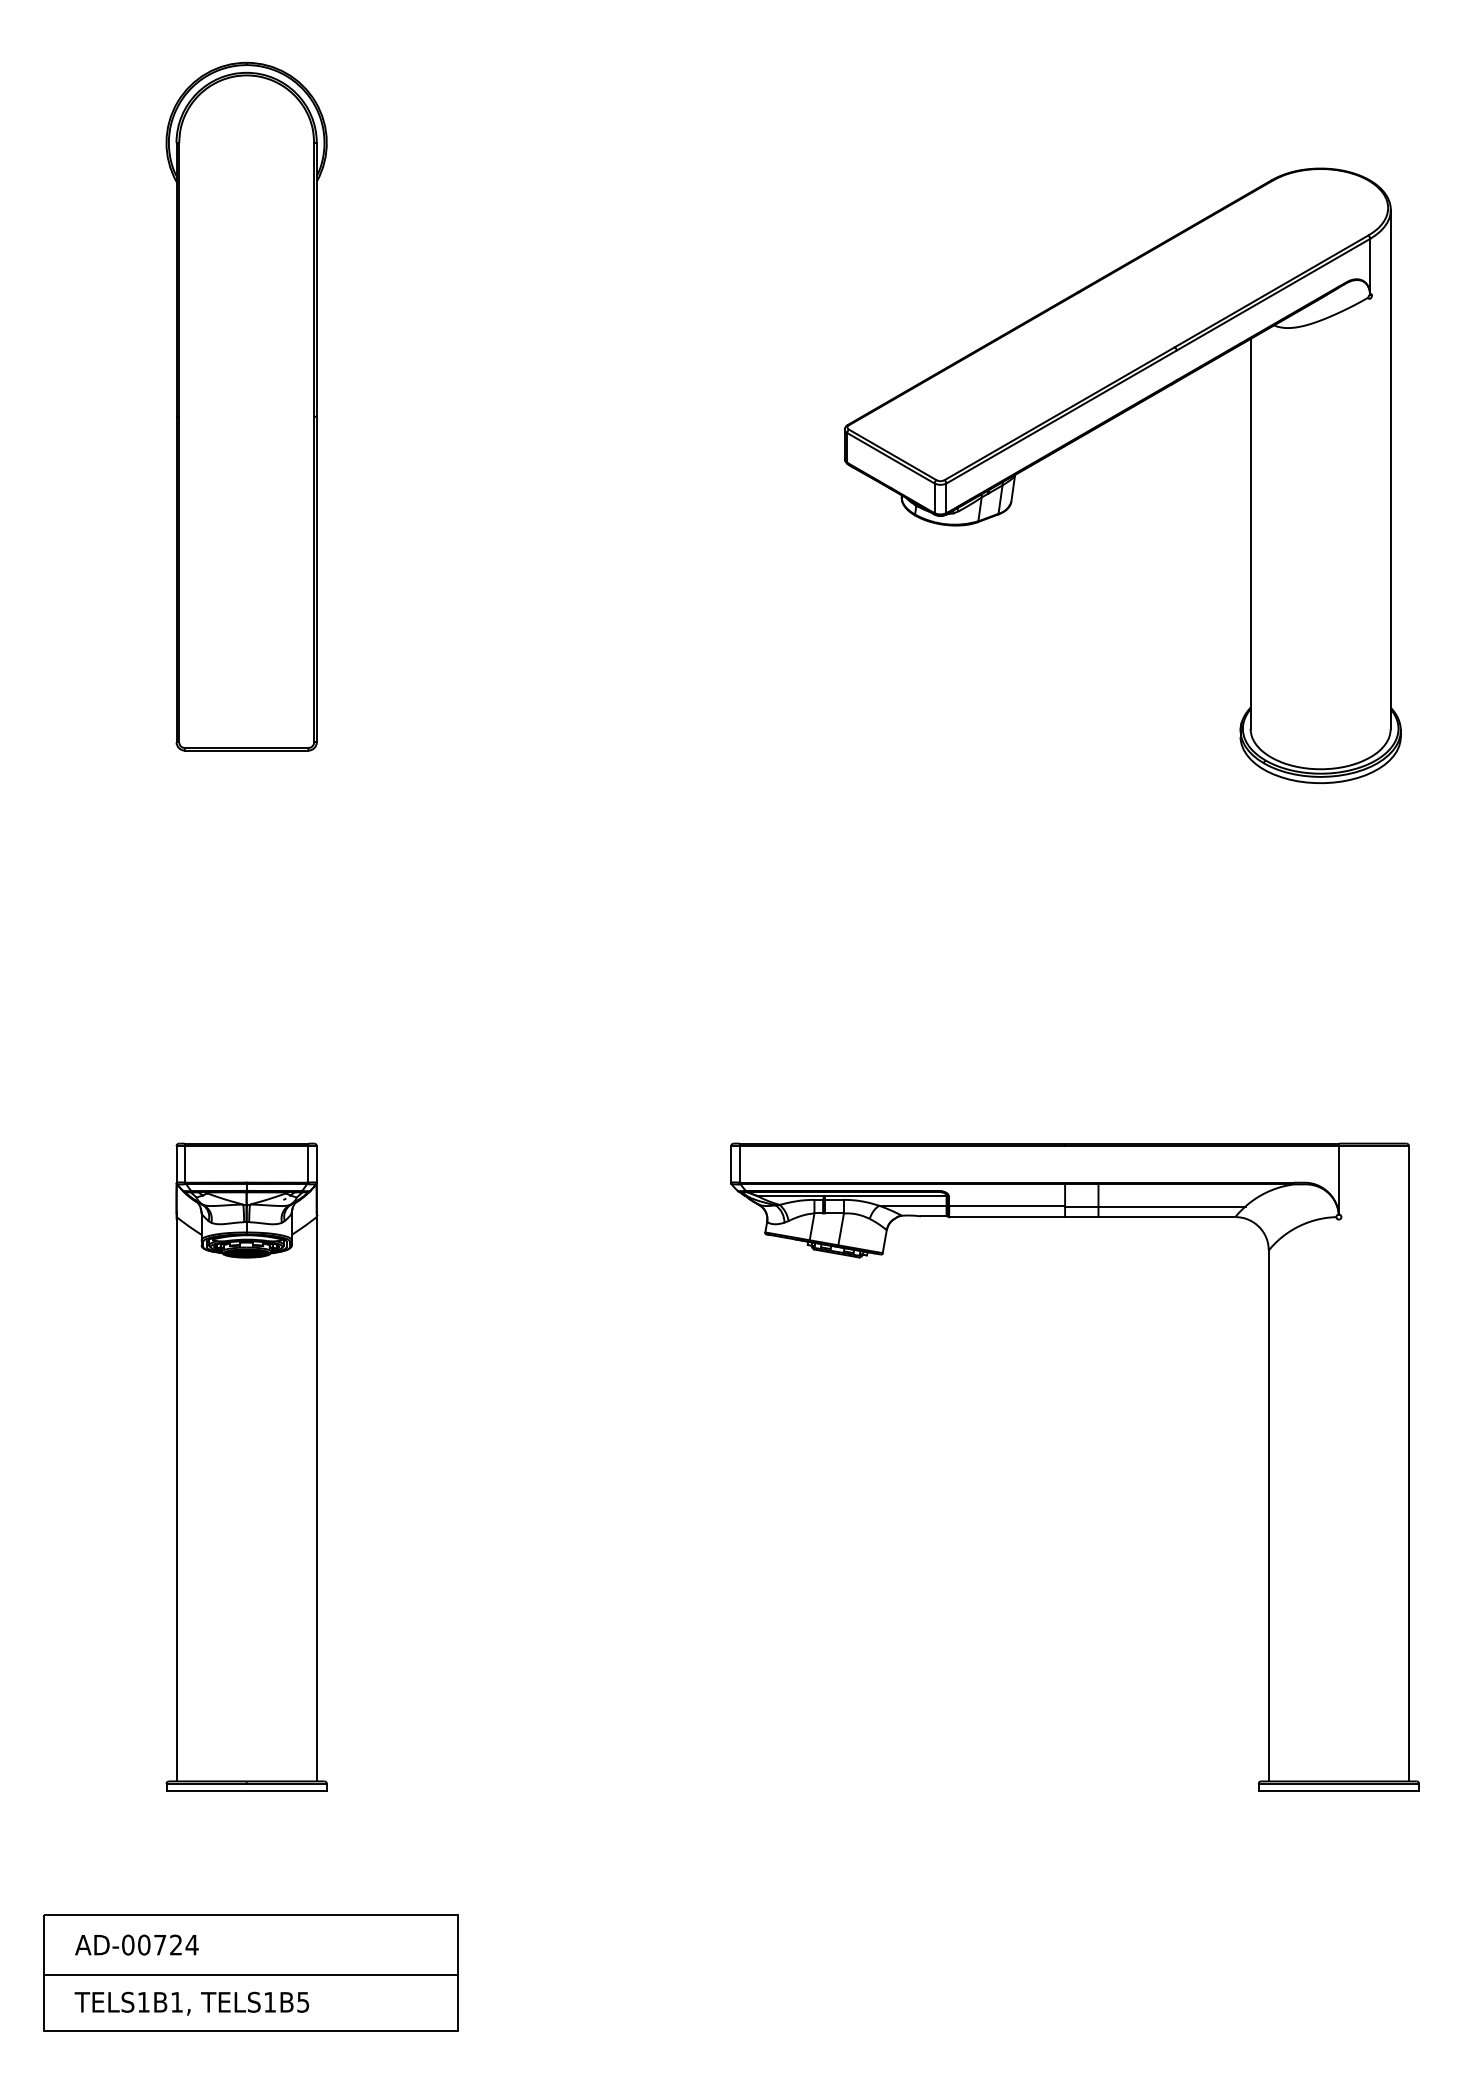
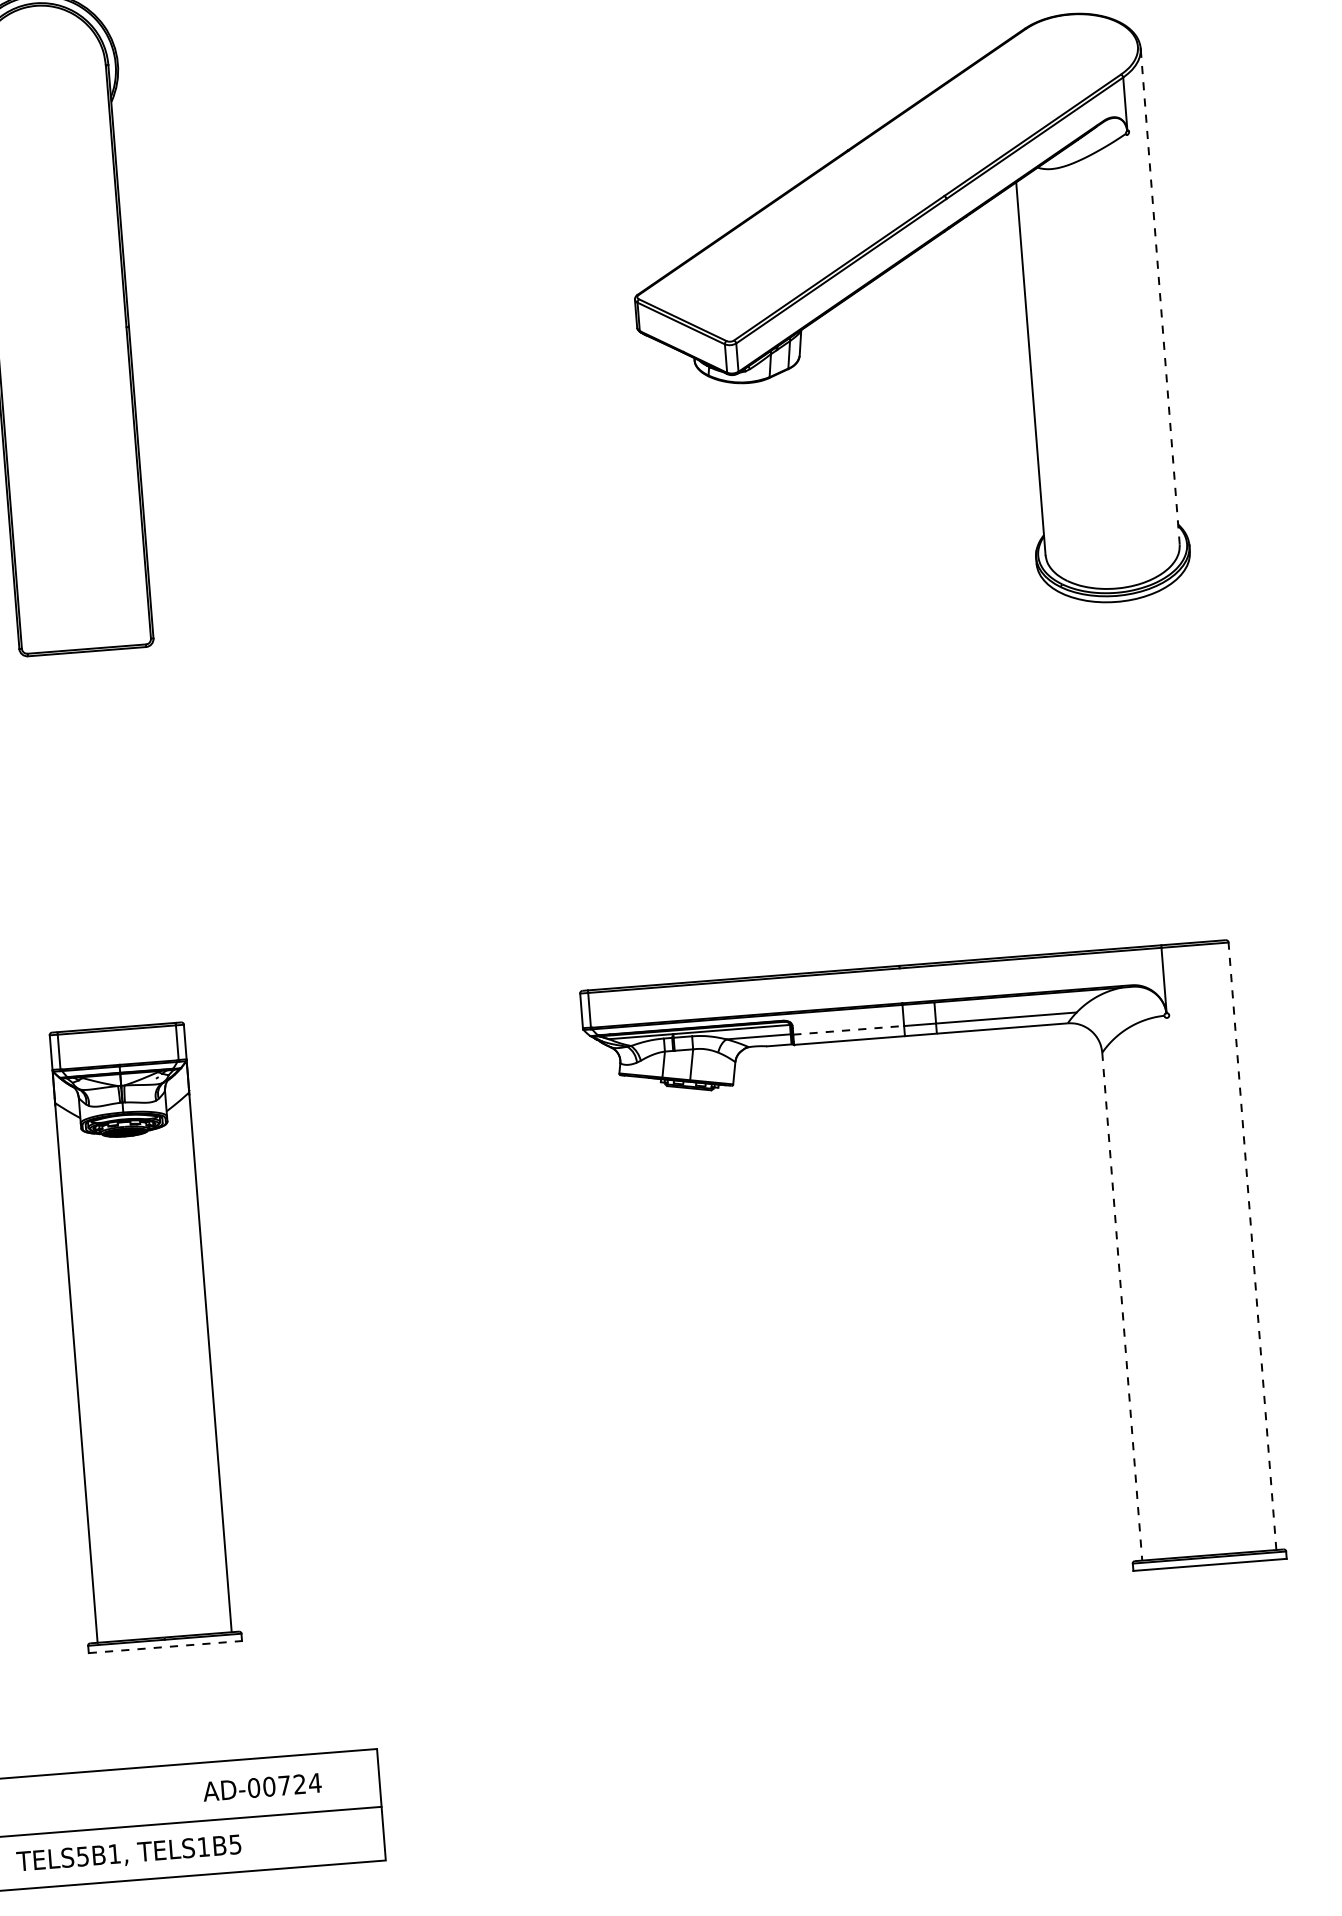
line: (1390, 468) -> (1159, 295), solid -> dashed
line: (1007, 1206) -> (849, 1030), solid -> dashed
line: (1409, 1463) -> (1252, 1245), solid -> dashed
line: (1268, 1516) -> (1122, 1307), solid -> dashed
line: (247, 1791) -> (166, 1647), solid -> dashed
text: (136, 1944) -> (261, 1786), moved
text: (143, 2002) -> (82, 1856), TELS1B1, -> TELS5B1,

